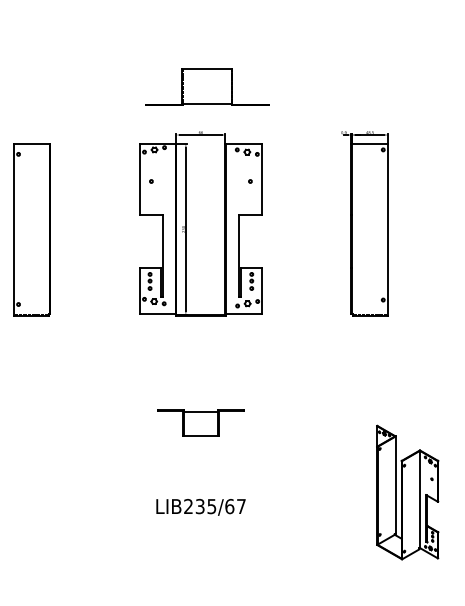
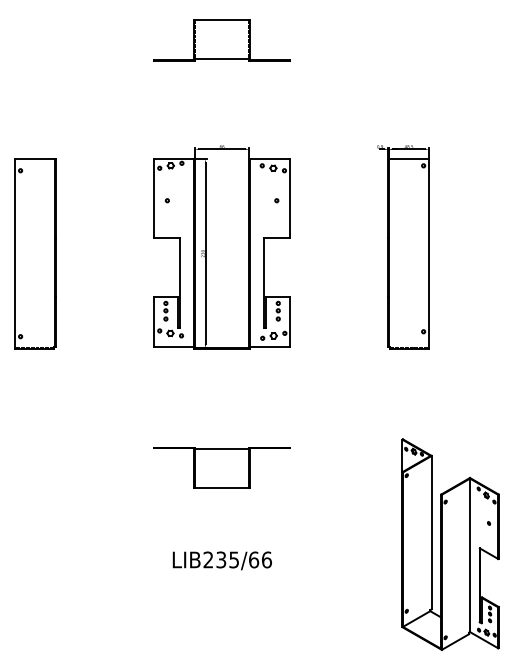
part: (206, 87) -> (221, 40), moved
part: (200, 422) -> (221, 467), size x1.43
part: (407, 492) -> (450, 544), size x1.43
text: (241, 506) -> (266, 559), LIB235/67 -> LIB235/66

